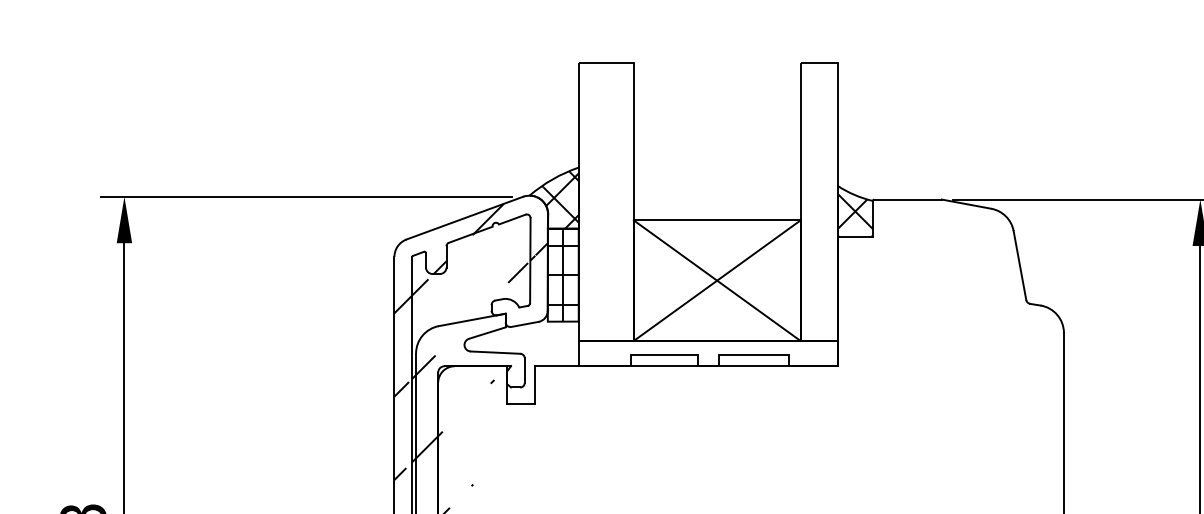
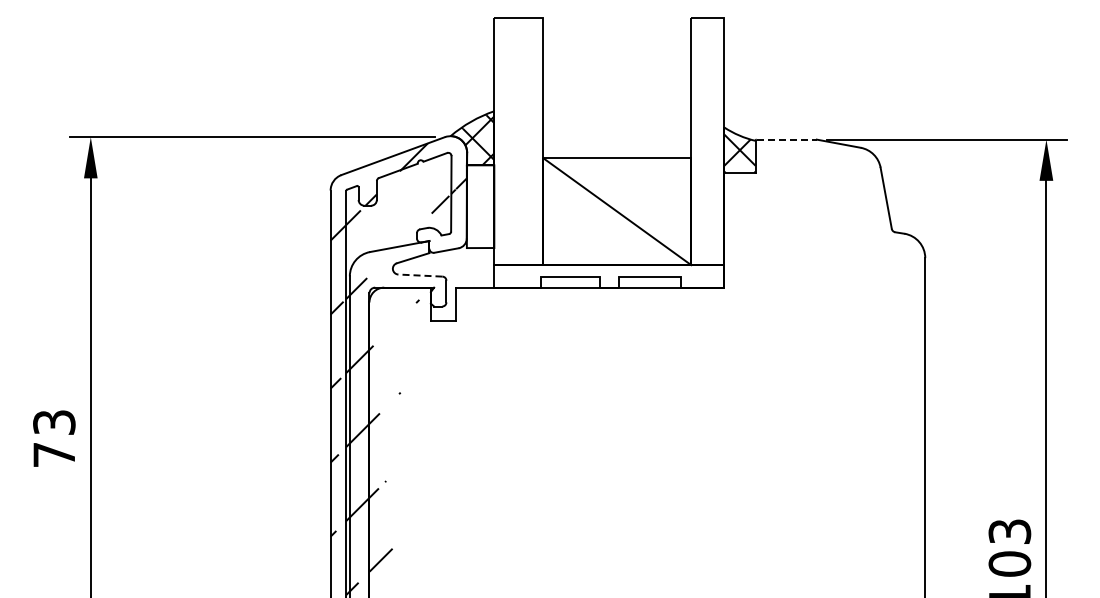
line: (908, 199) -> (787, 139), solid -> dashed
hatch: (563, 274) -> (480, 206), removed
line: (717, 280) -> (617, 211), removed
line: (494, 352) -> (419, 275), solid -> dashed

